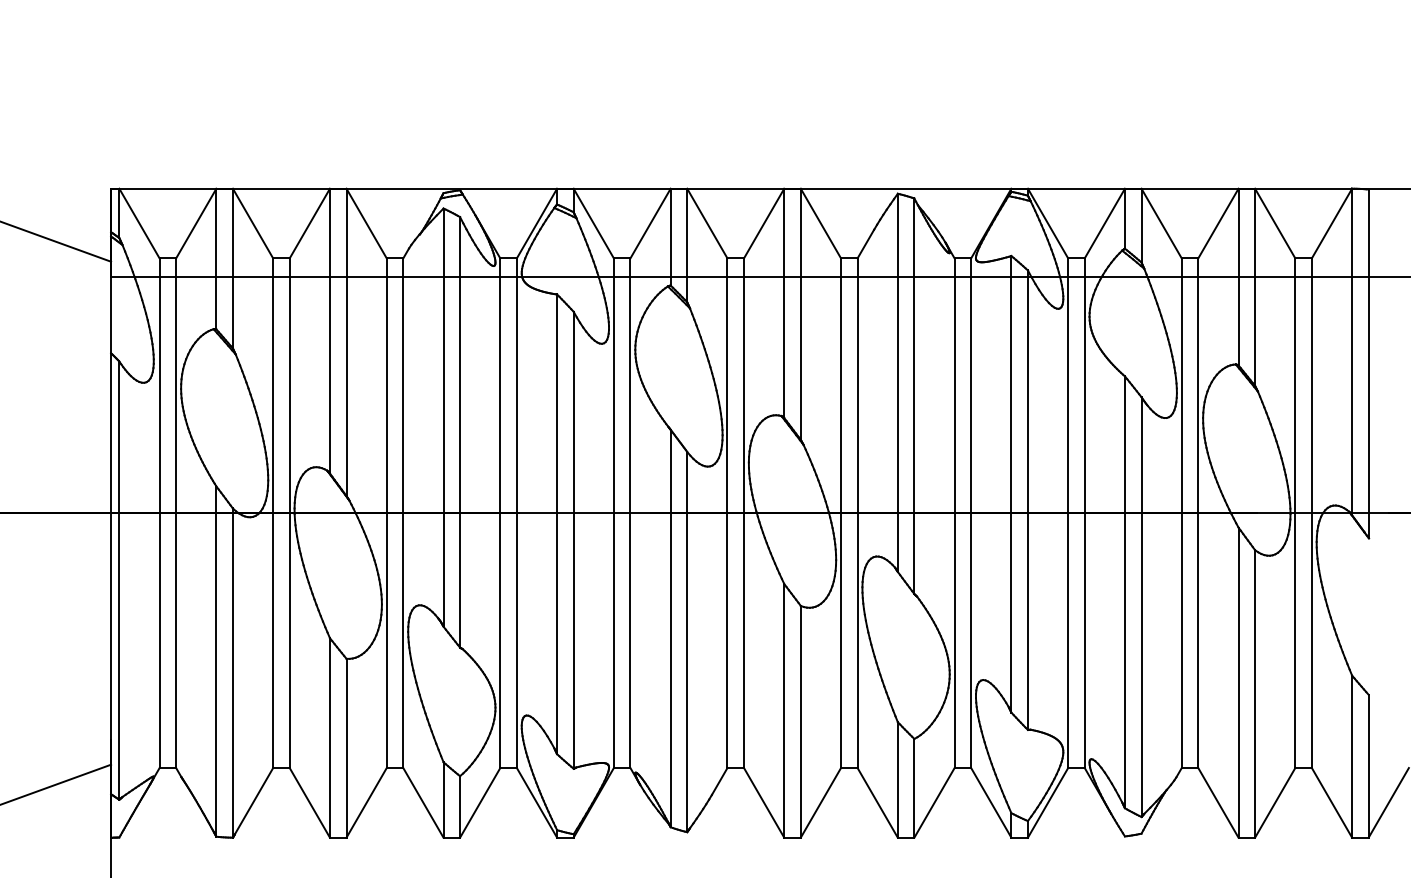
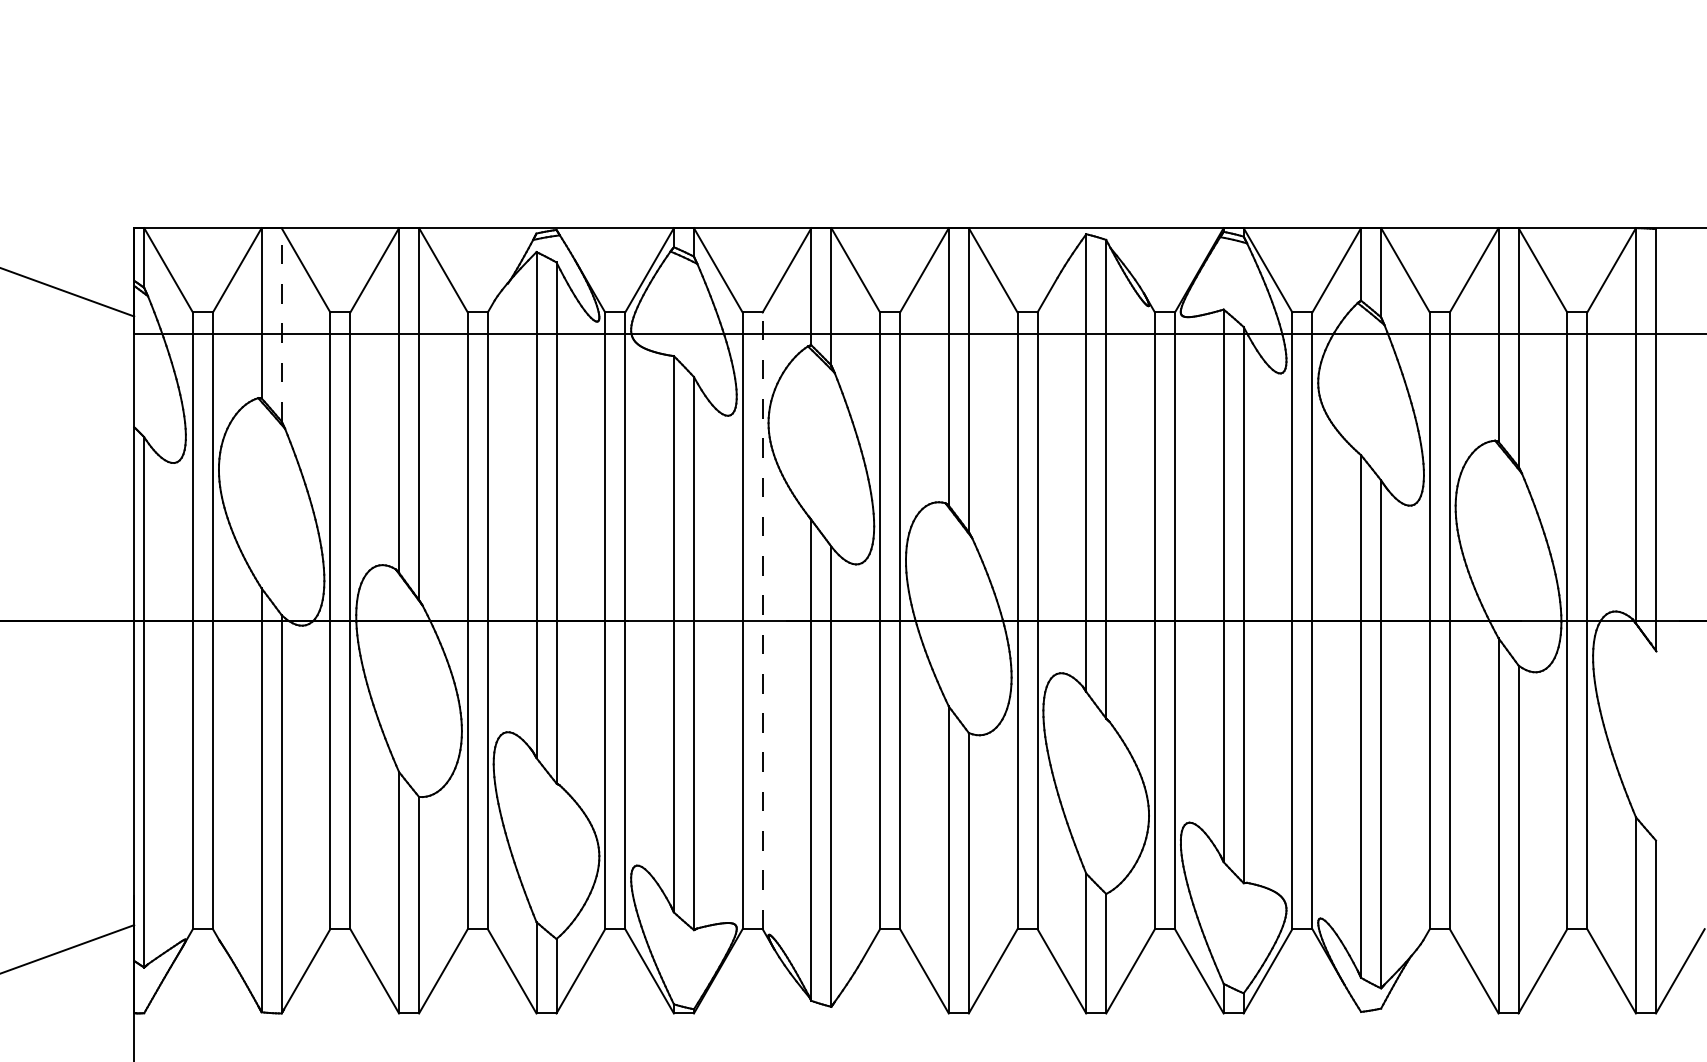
line: (232, 268) -> (281, 324), solid -> dashed
line: (630, 513) -> (762, 621), solid -> dashed

